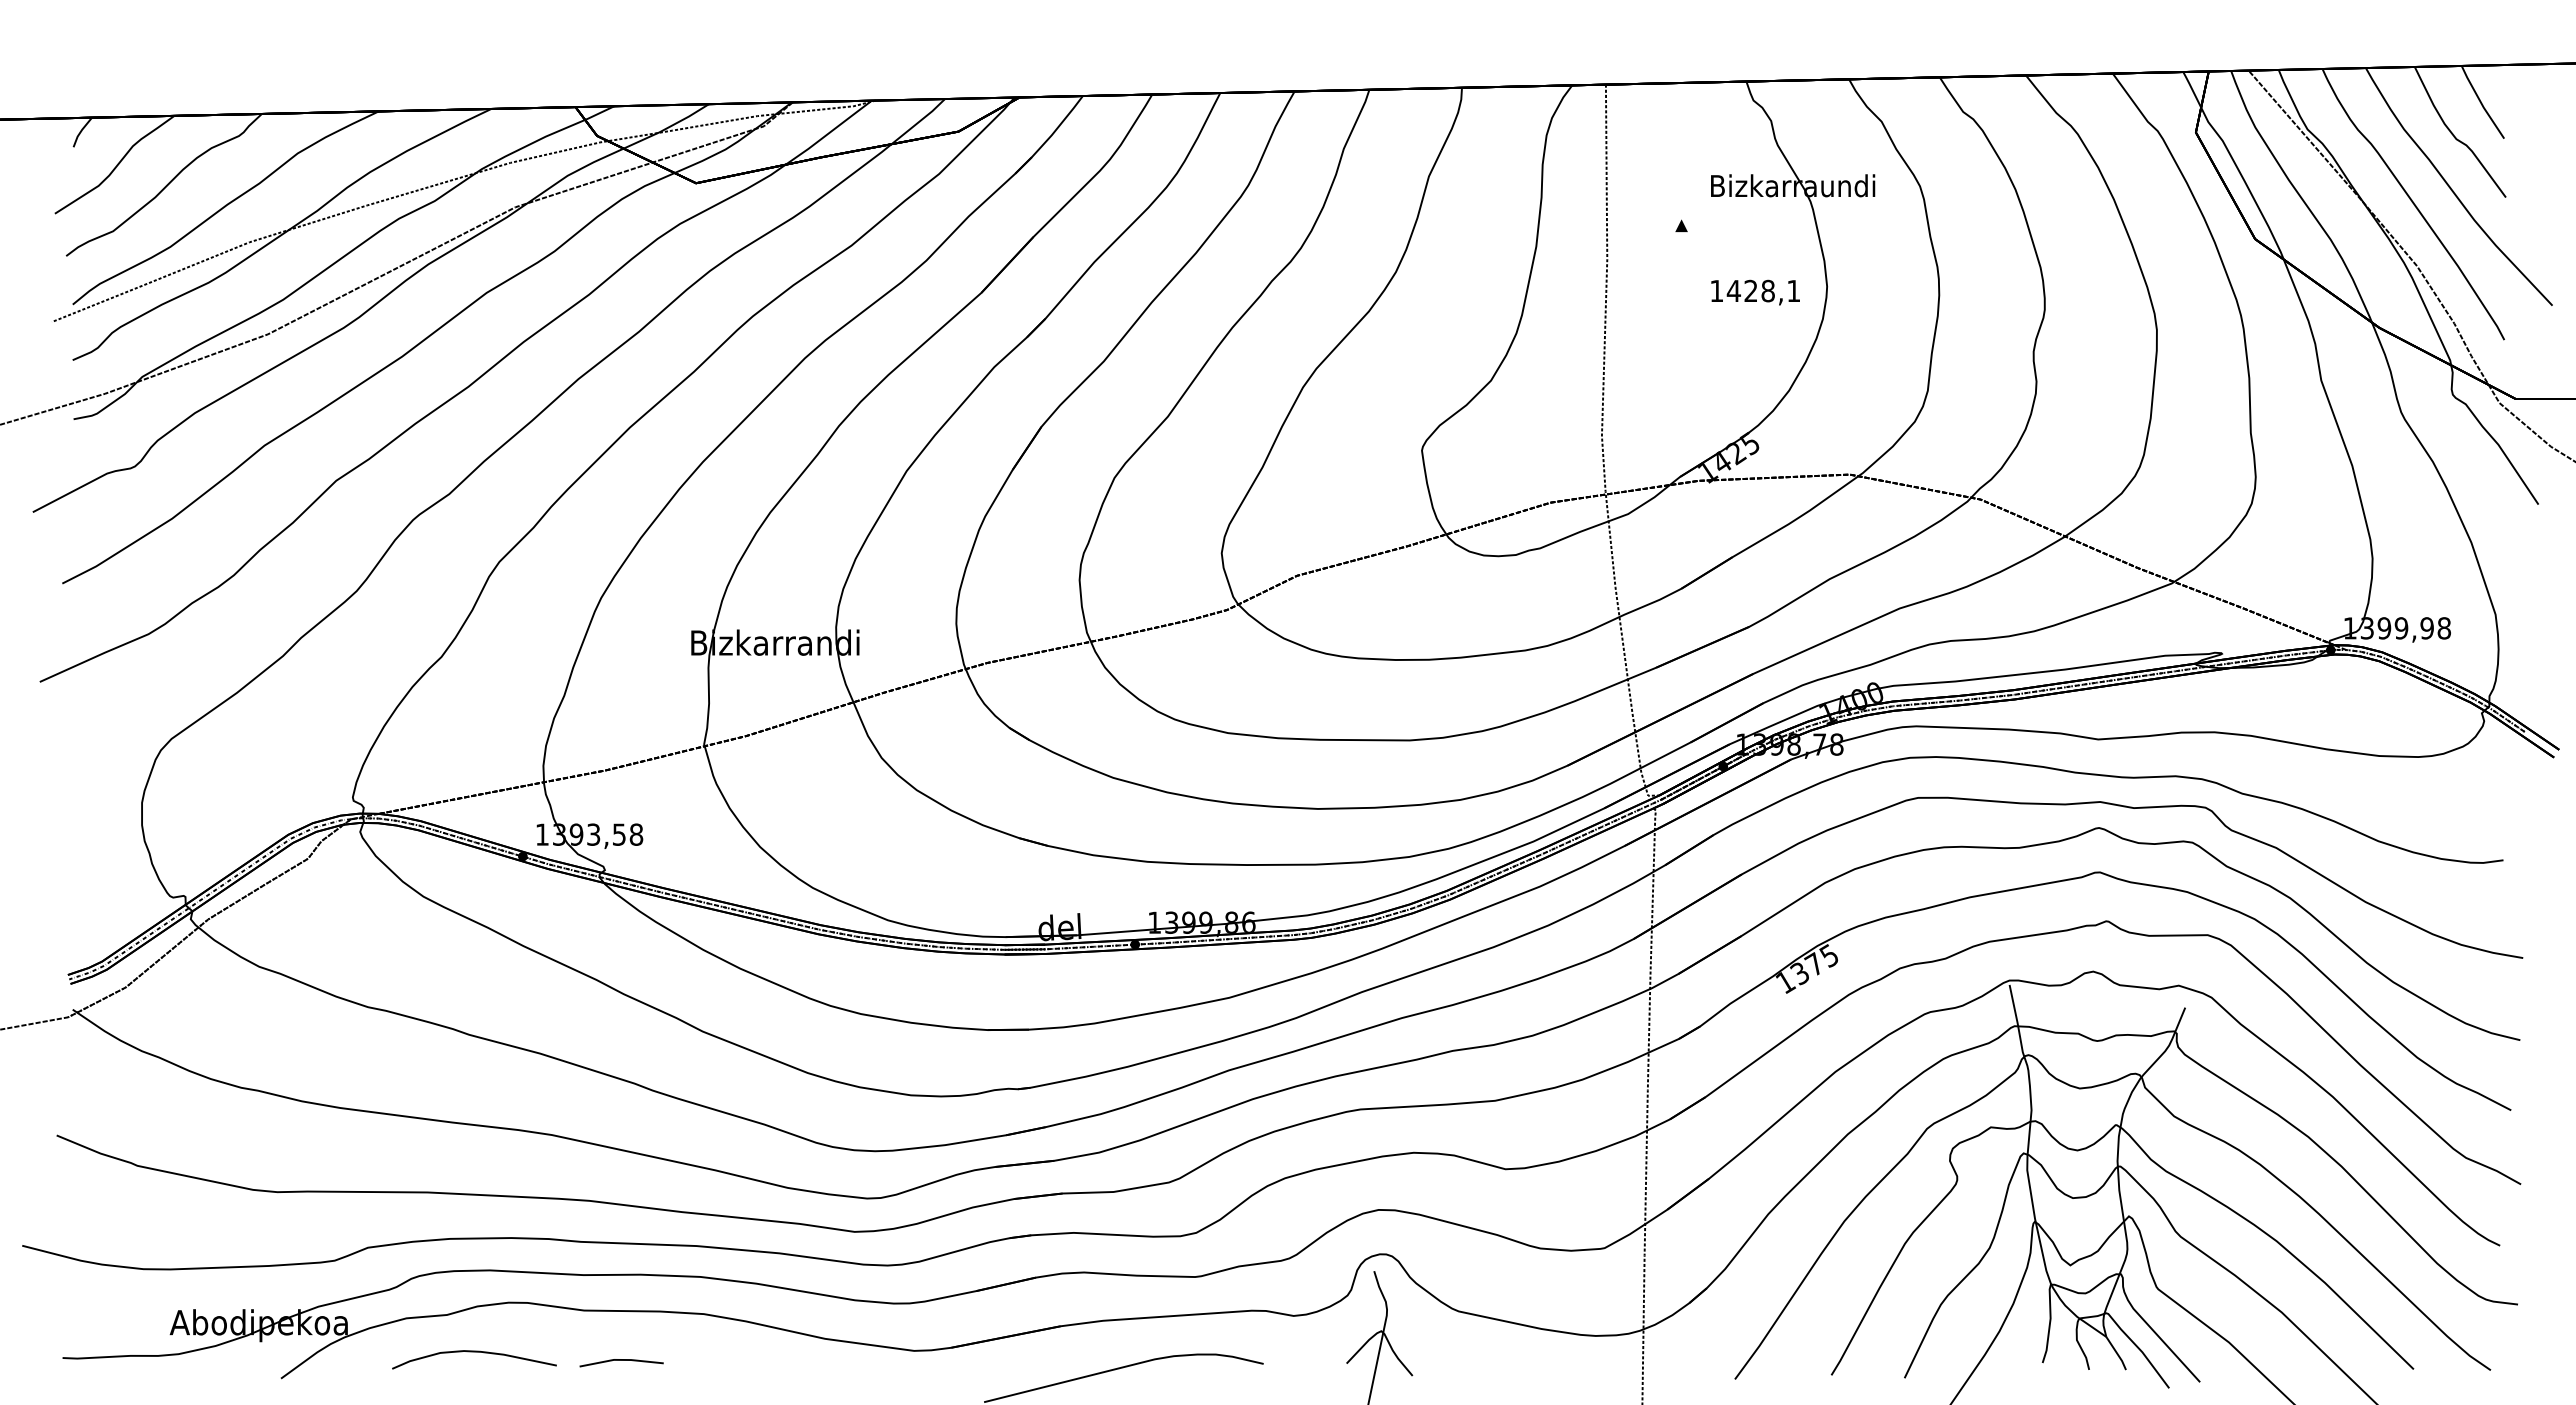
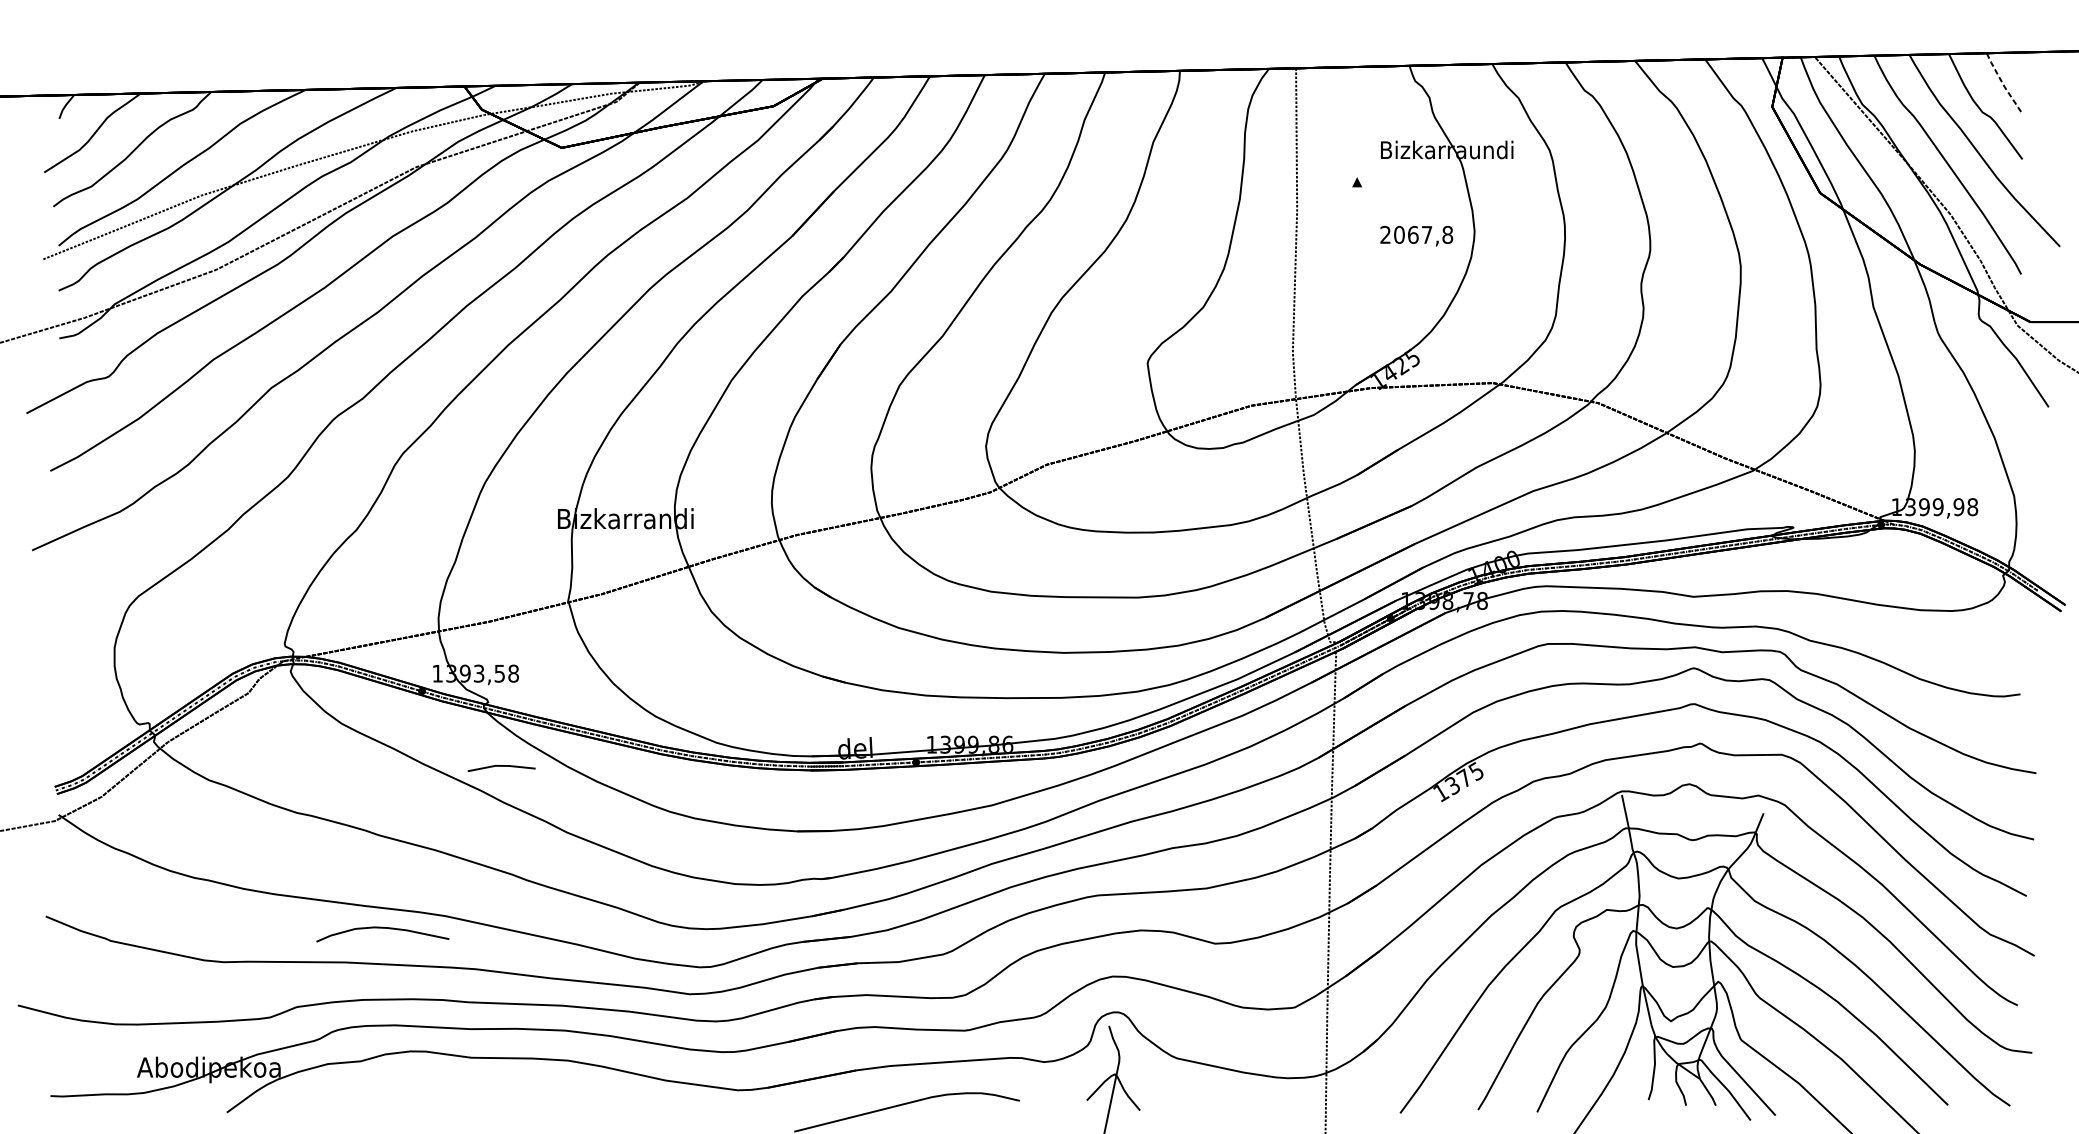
line: (2481, 103) -> (2002, 83), solid -> dashed
text: (1755, 290) -> (1416, 234), 1428,1 -> 2067,8
curve: (474, 1352) -> (382, 928), moved
line: (621, 1360) -> (501, 766), moved

